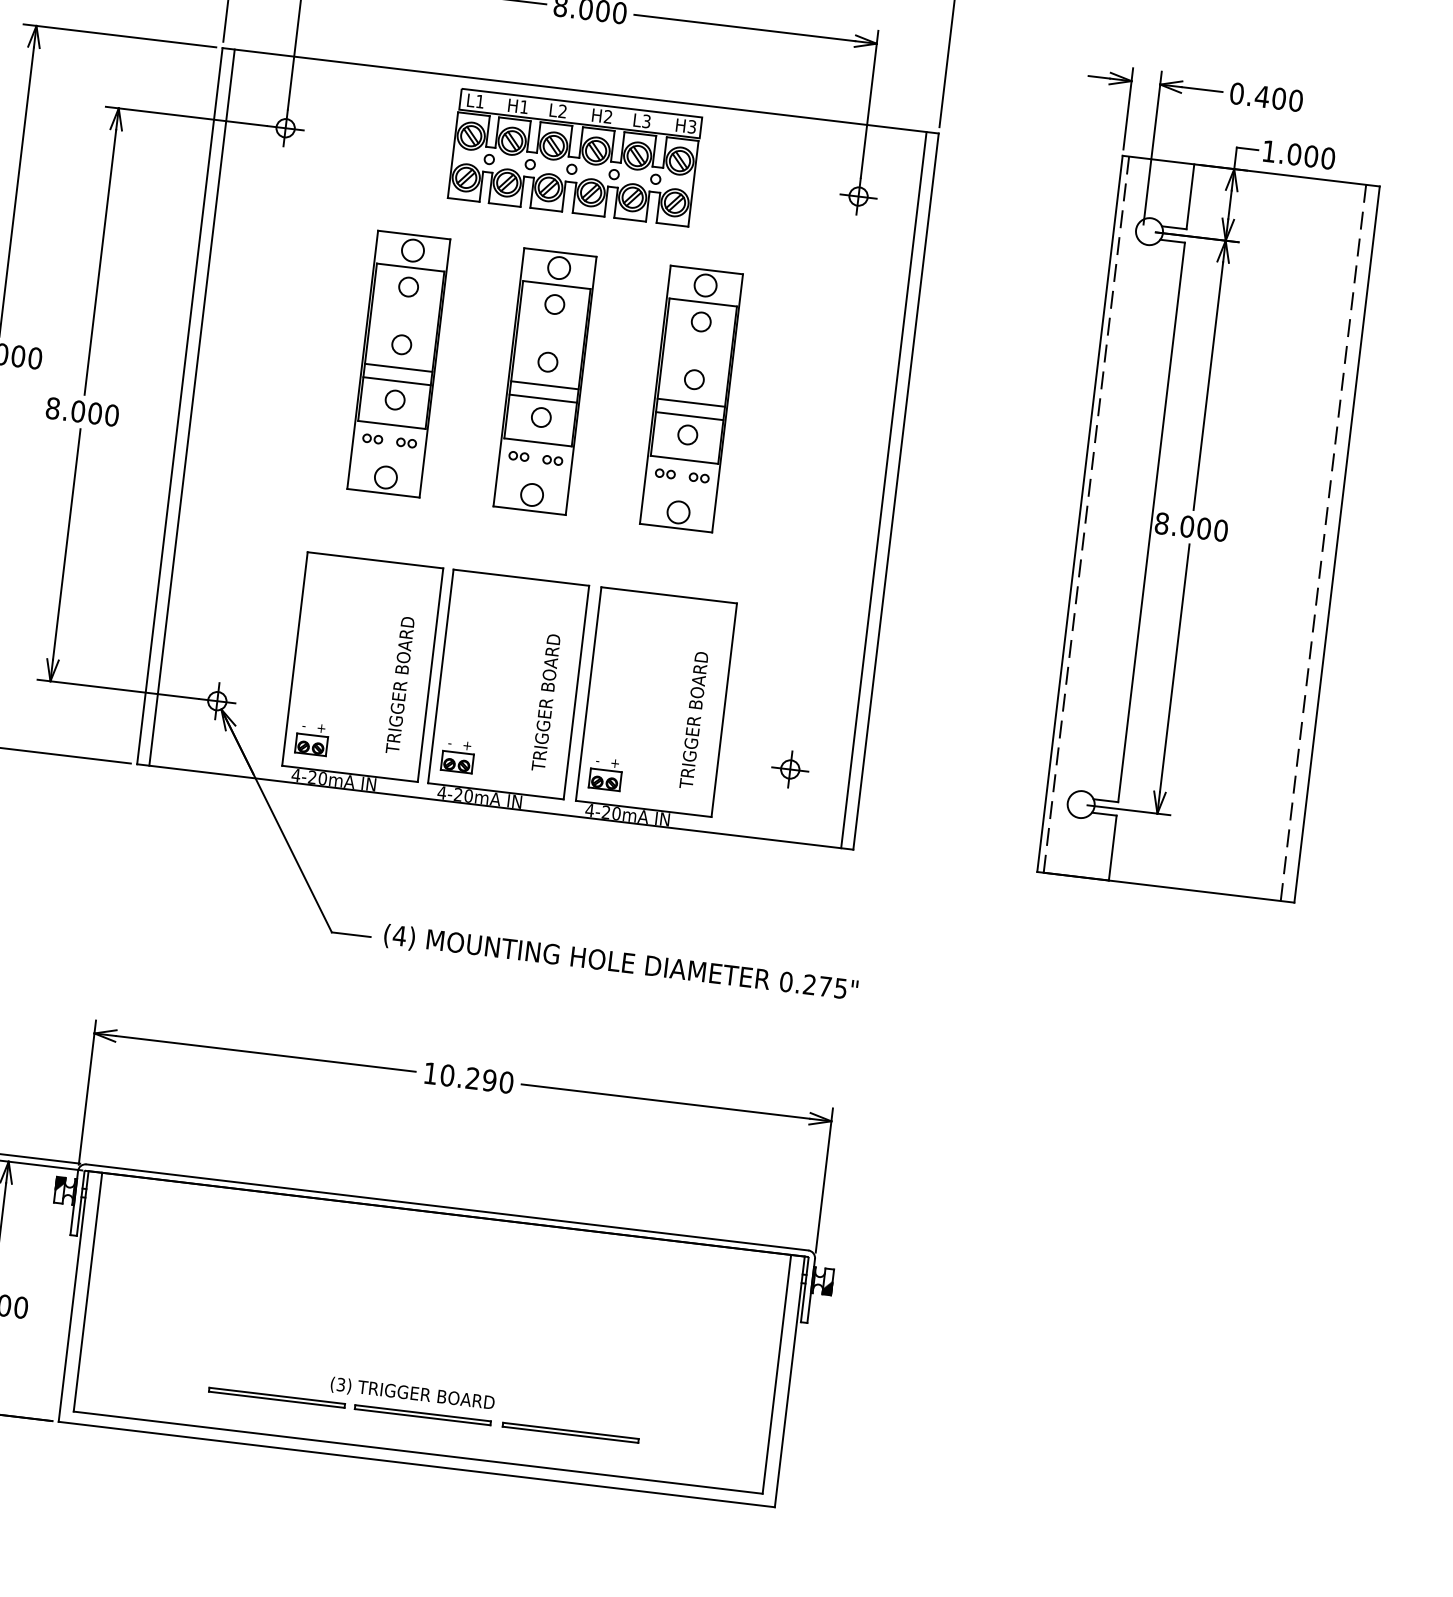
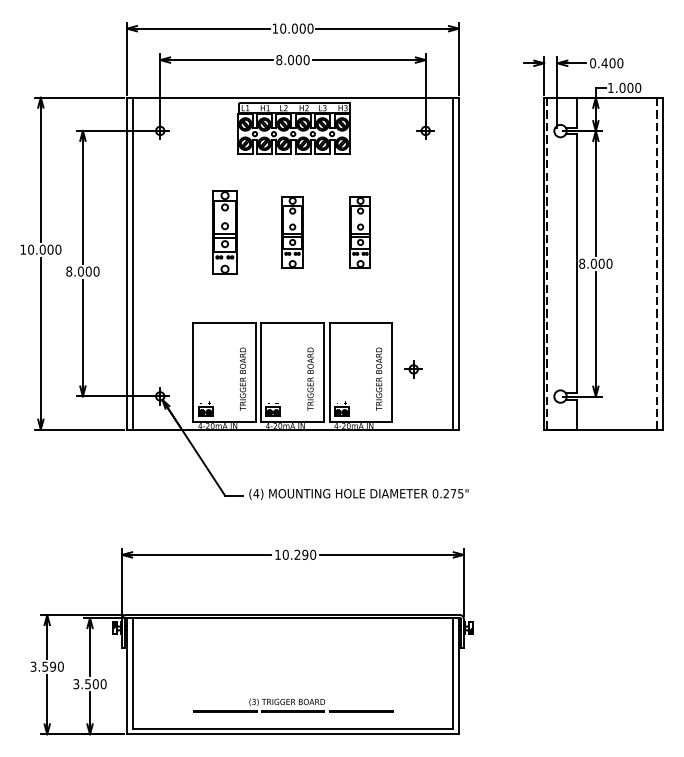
part: (398, 364) -> (224, 232), size x0.7
part: (544, 381) -> (292, 232), size x0.6
part: (691, 399) -> (360, 232), size x0.6
part: (789, 769) -> (413, 369), moved

